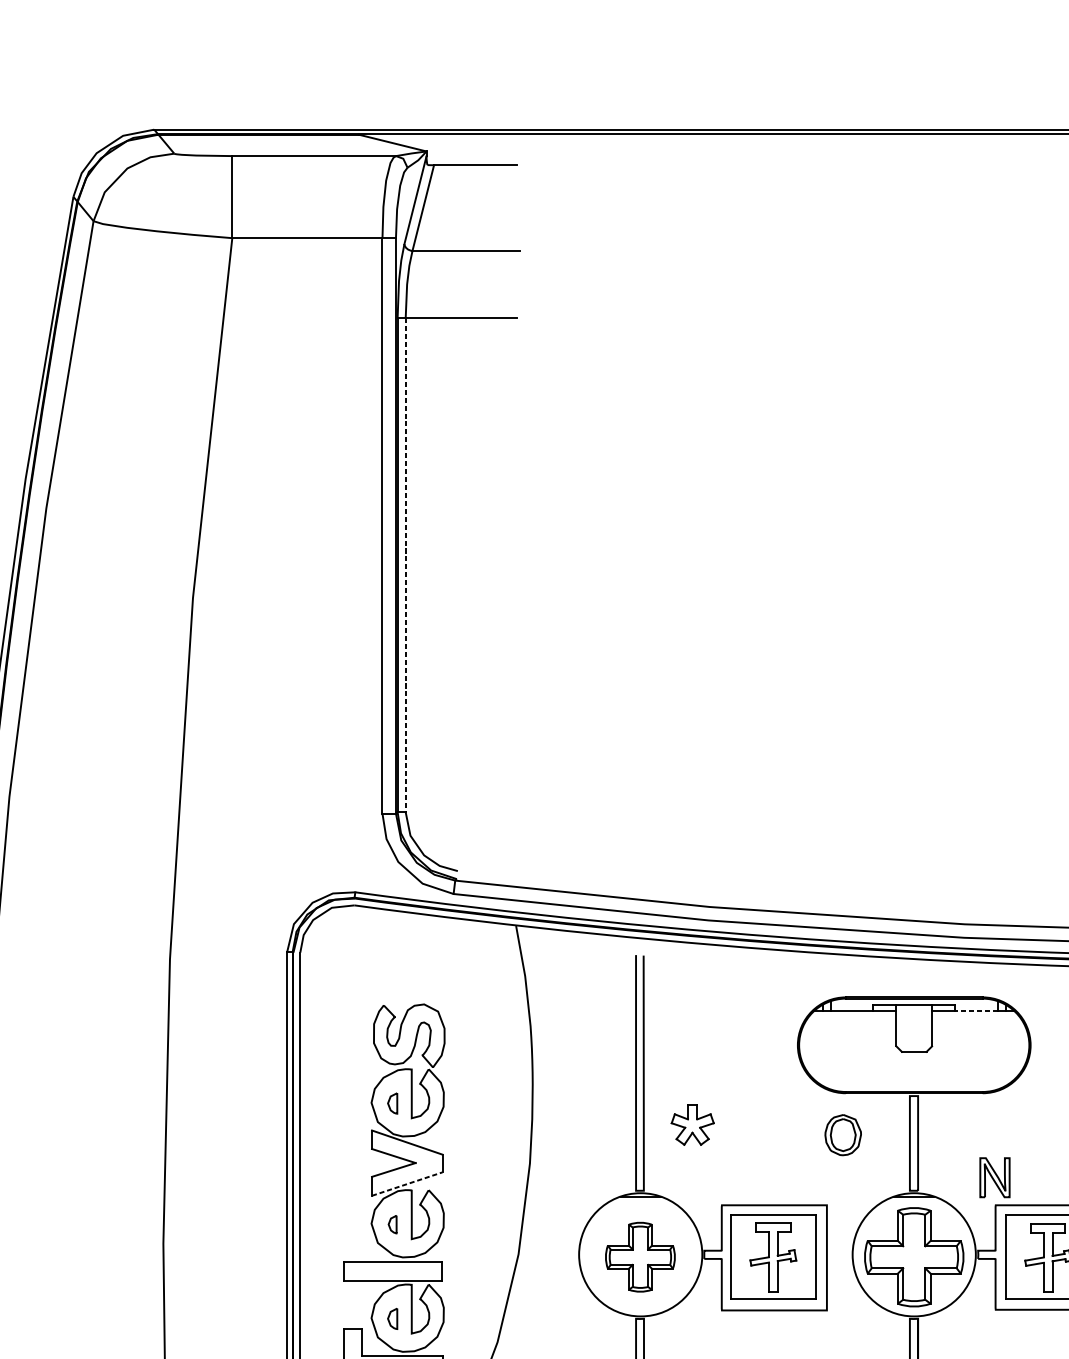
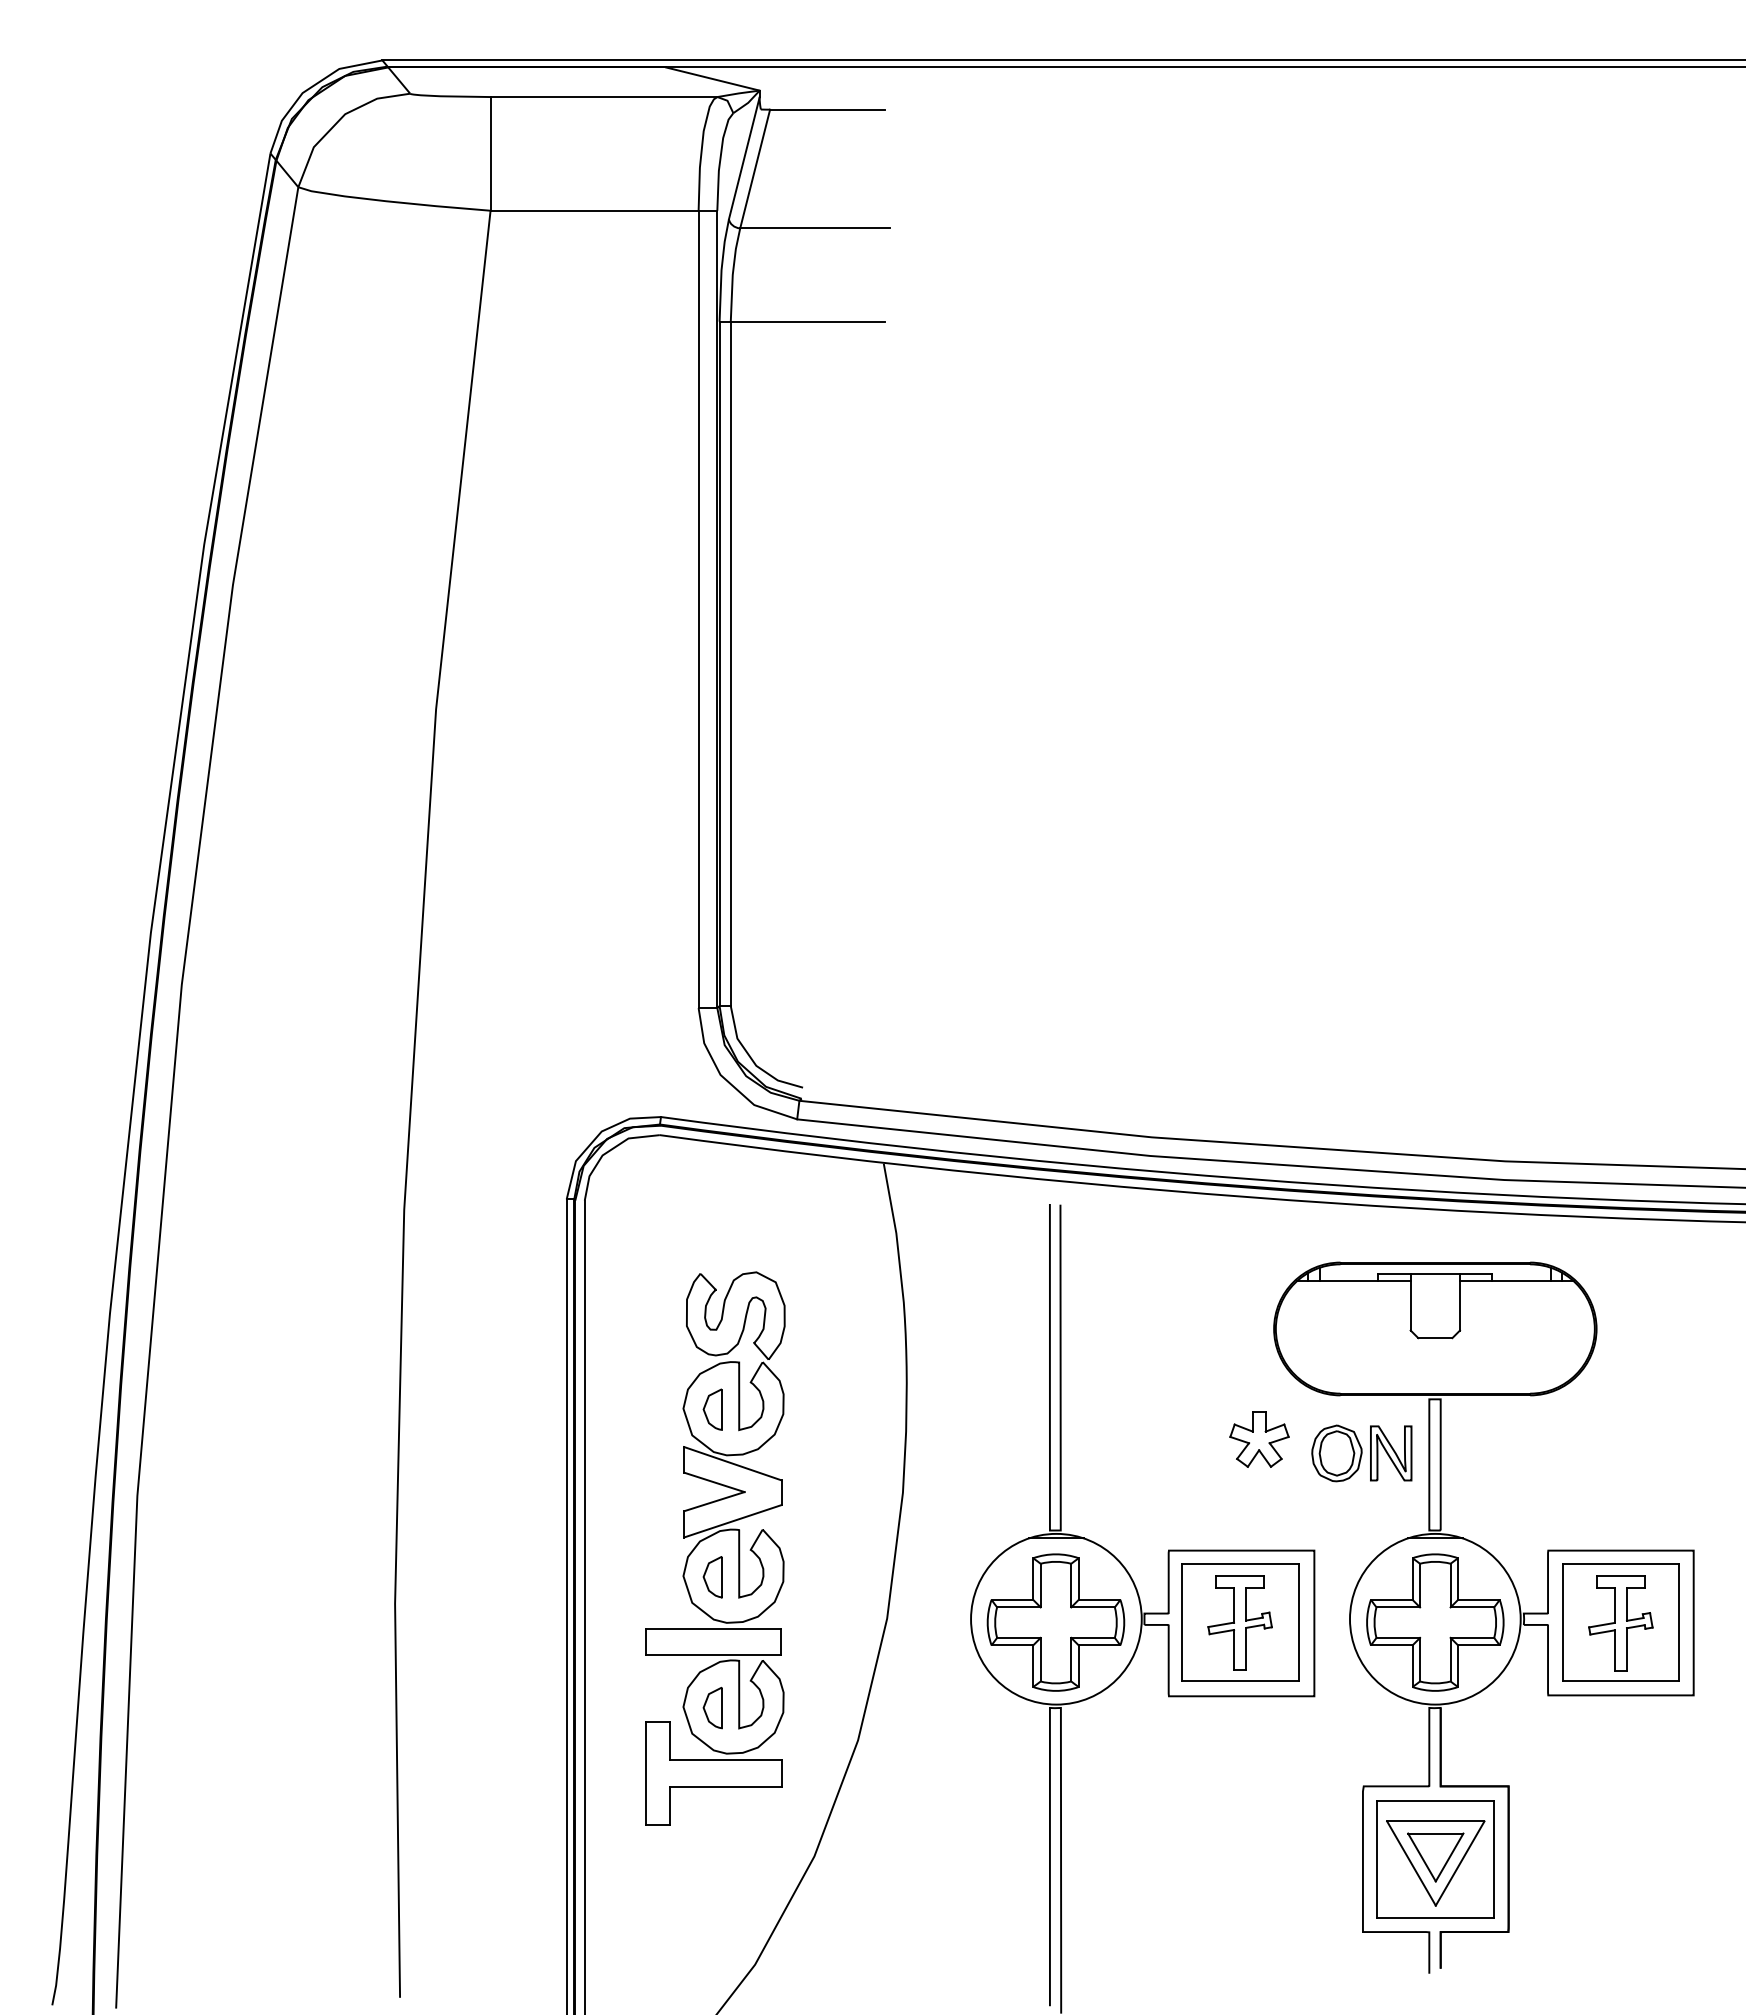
line: (405, 565) -> (730, 664), dashed -> solid
line: (976, 1011) -> (1521, 1281), dashed -> solid
part: (392, 1103) -> (712, 1409), size x1.43
part: (692, 1125) -> (1259, 1439), moved
part: (995, 1177) -> (1391, 1453), moved
line: (407, 1184) -> (733, 1521), dashed -> solid
part: (392, 1224) -> (712, 1577), size x1.67
part: (640, 1257) -> (1055, 1622), size x1.43
part: (392, 1318) -> (712, 1707), size x1.43

